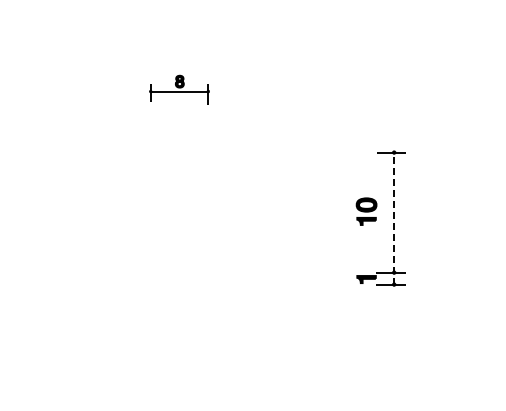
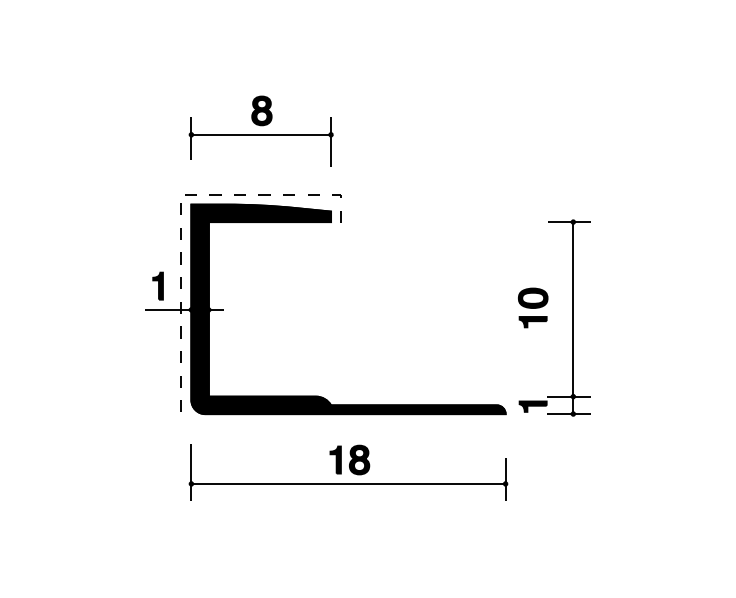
part: (179, 89) -> (261, 130), size x1.67
part: (224, 153) -> (326, 223), added
line: (394, 218) -> (573, 317), dashed -> solid
part: (239, 324) -> (348, 472), added

